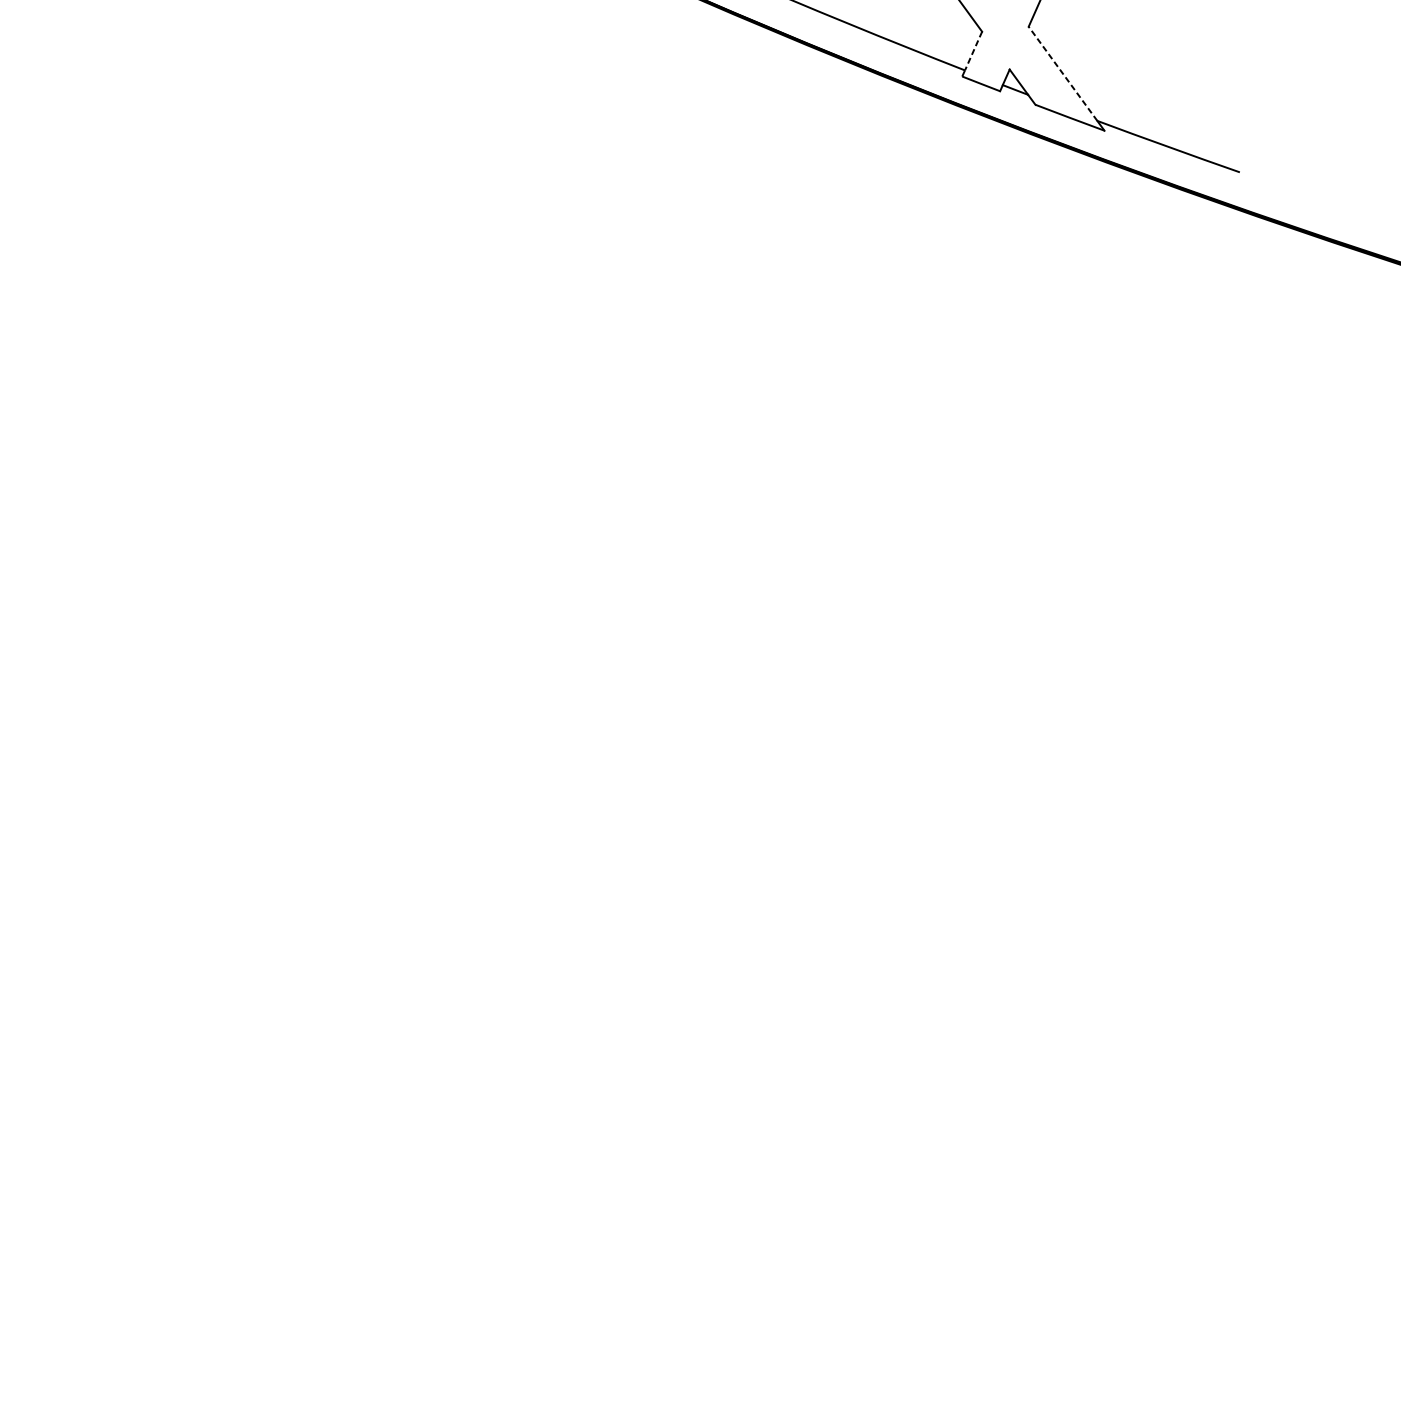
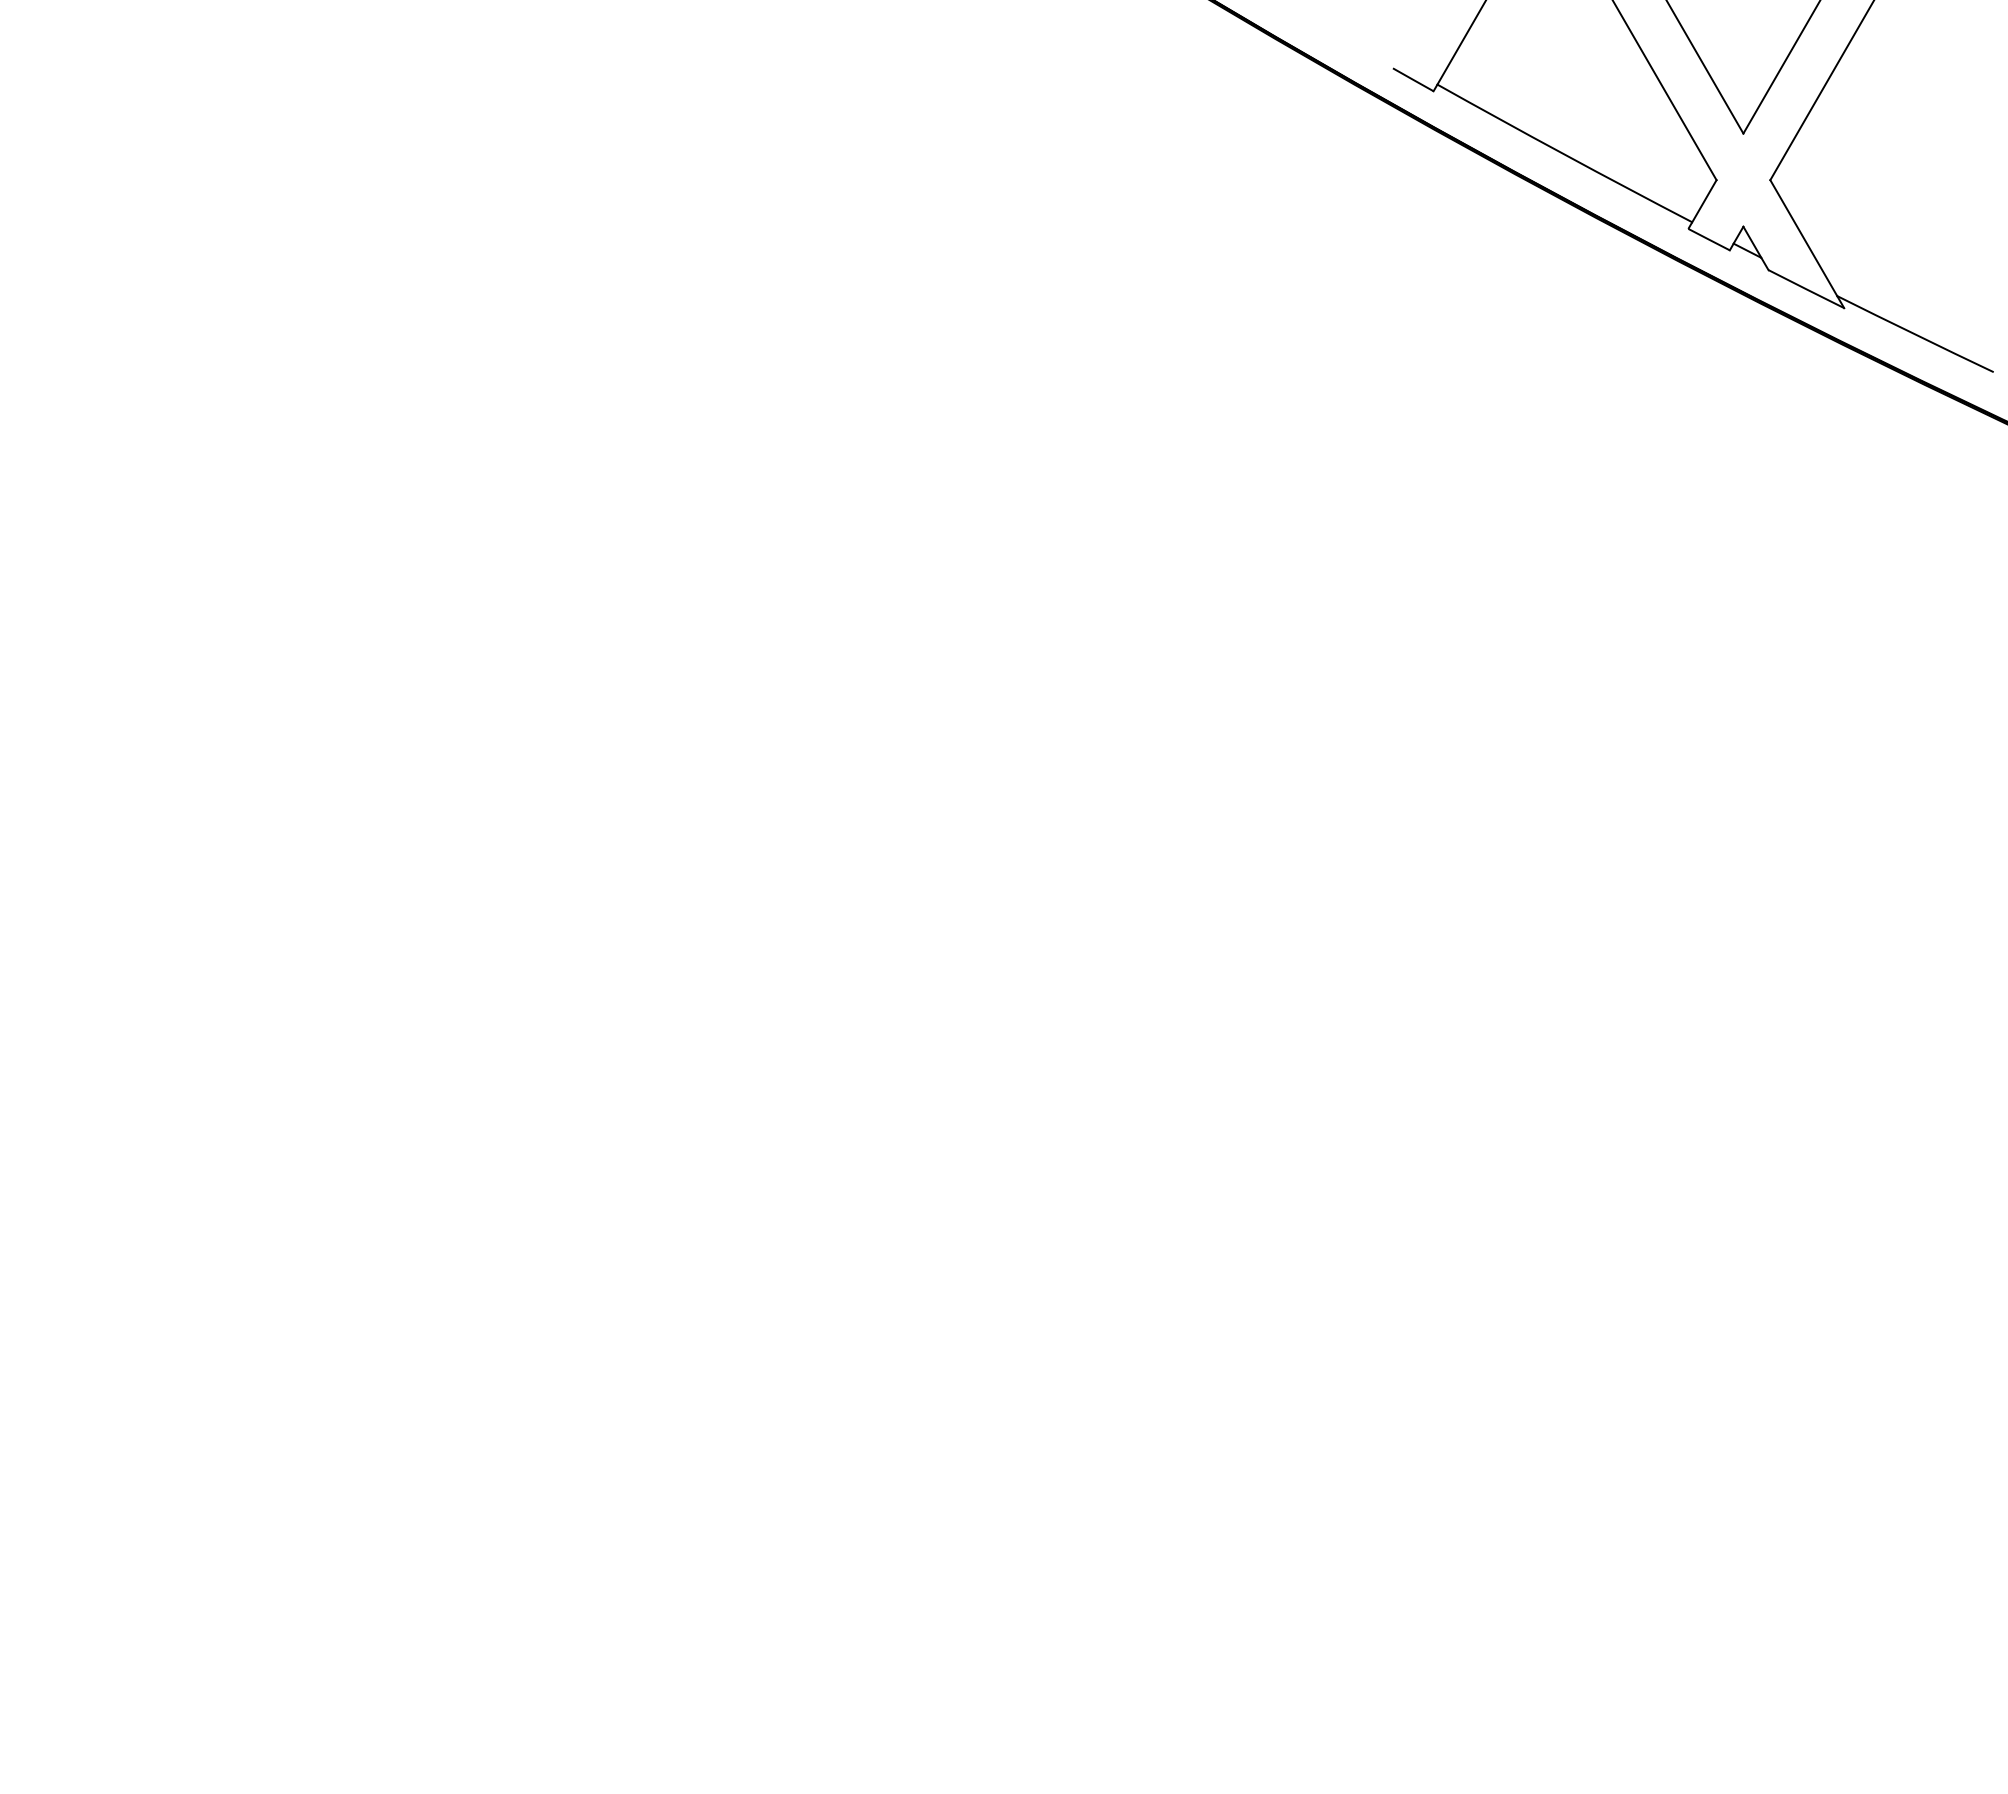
line: (973, 51) -> (1704, 201), dashed -> solid
line: (1062, 74) -> (1803, 238), dashed -> solid

